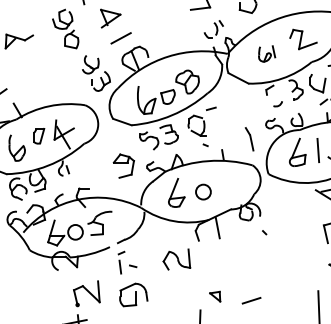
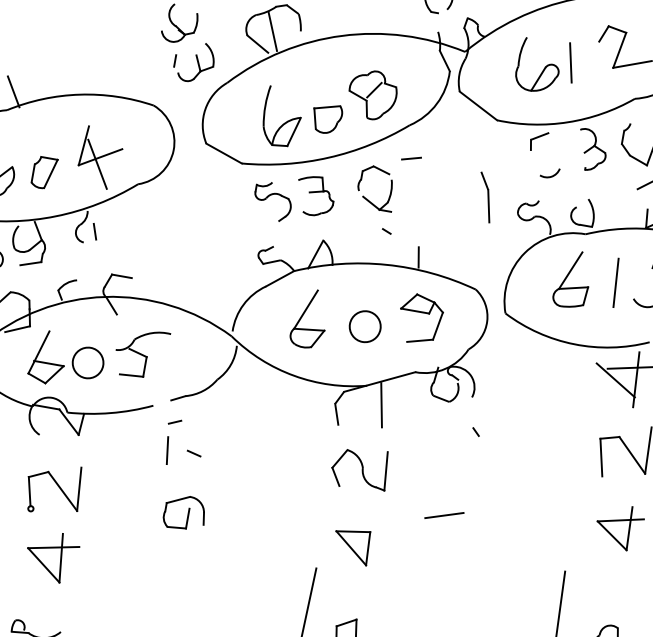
part: (266, 53) -> (544, 64), size x1.67
part: (39, 136) -> (45, 173), moved
part: (249, 139) -> (485, 198), moved
part: (123, 165) -> (419, 318), moved
part: (176, 259) -> (359, 468), moved
part: (86, 293) -> (53, 488), moved
part: (133, 295) -> (184, 513), size x0.71
part: (214, 296) -> (350, 544), size x1.67
line: (251, 300) -> (444, 515), moved

